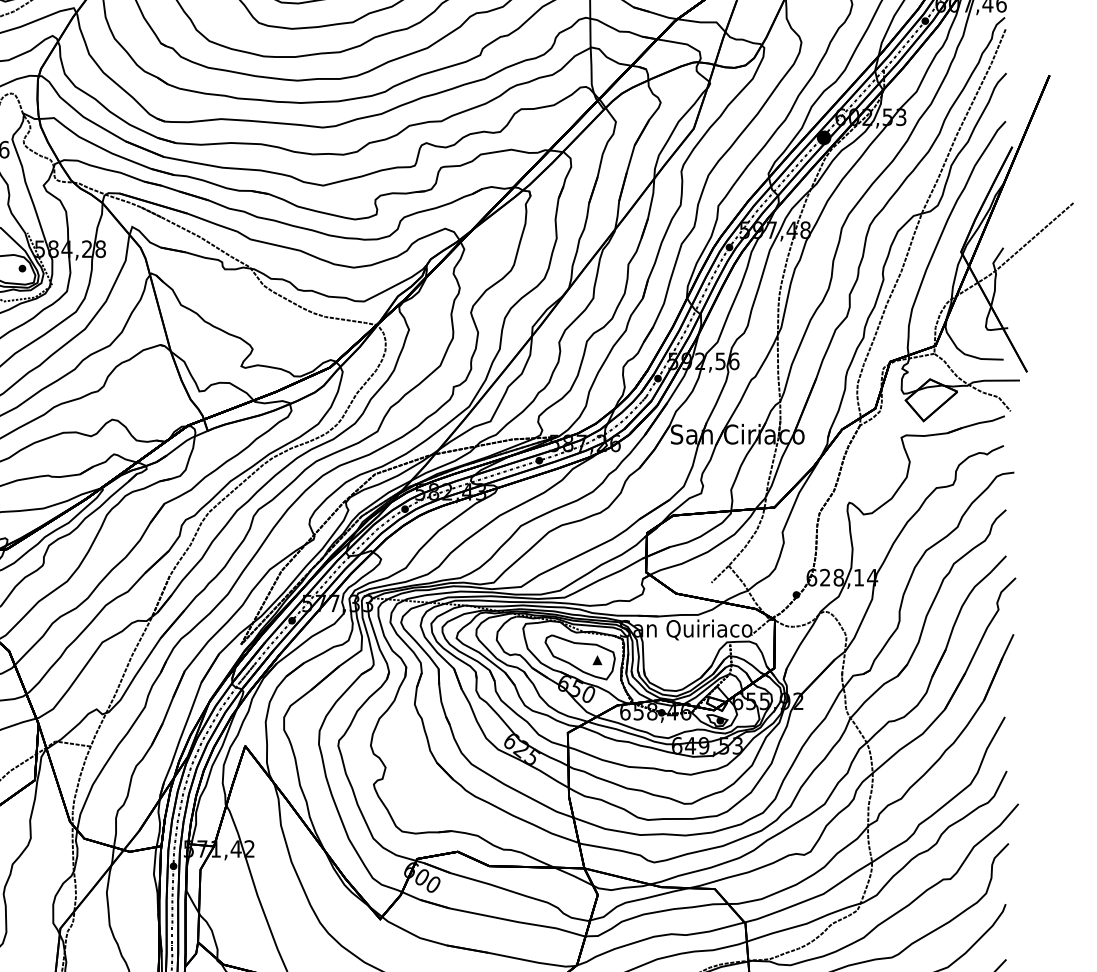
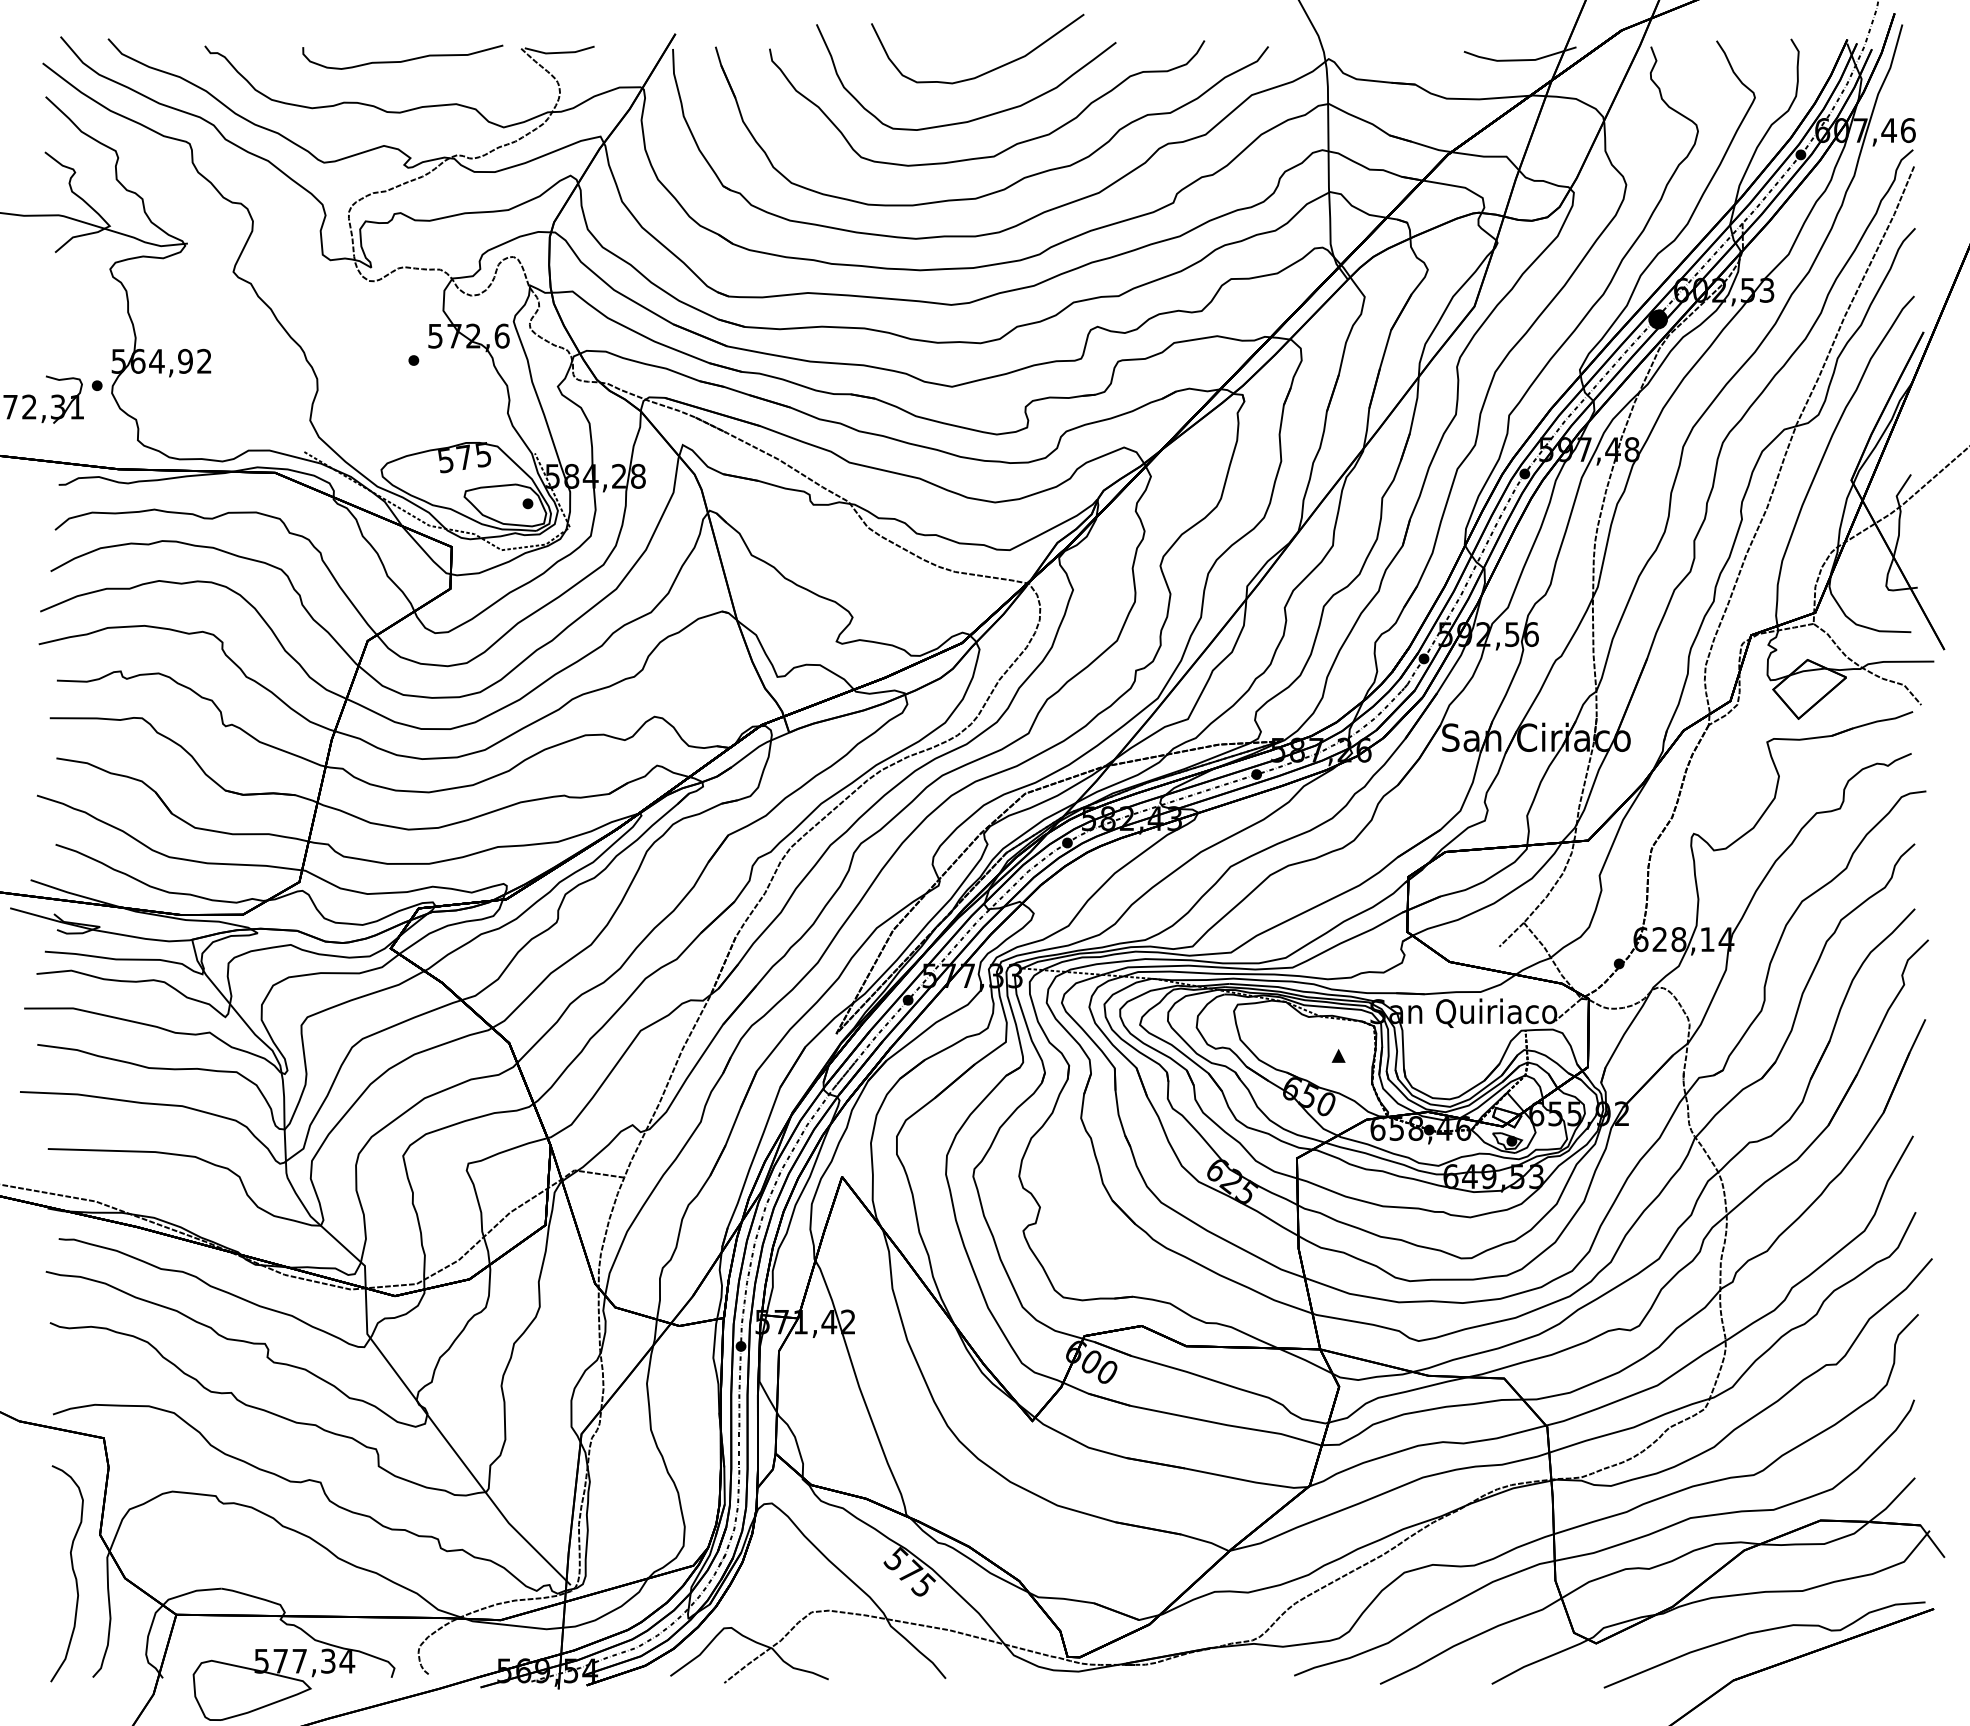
part: (580, 657) -> (1314, 1051), removed

